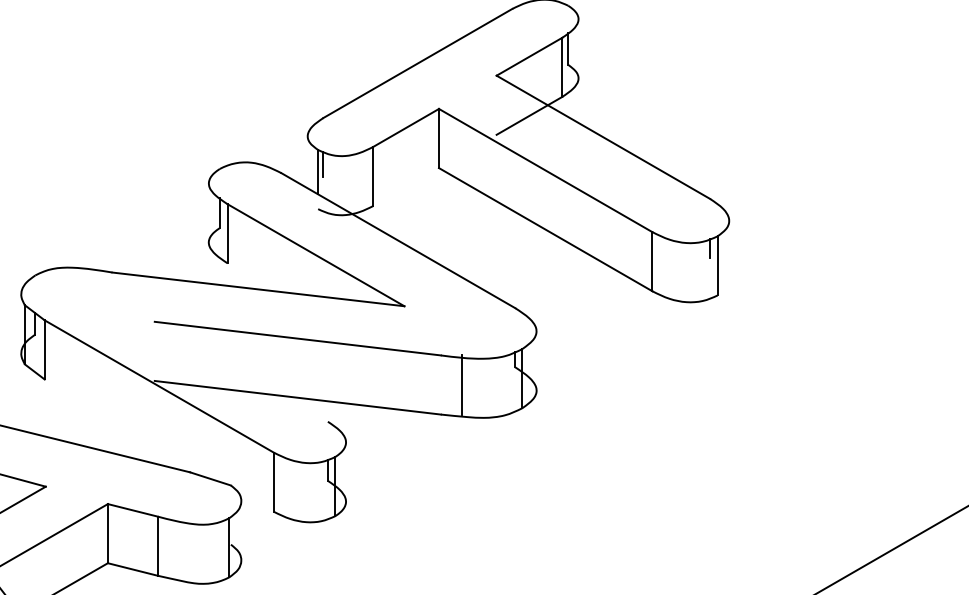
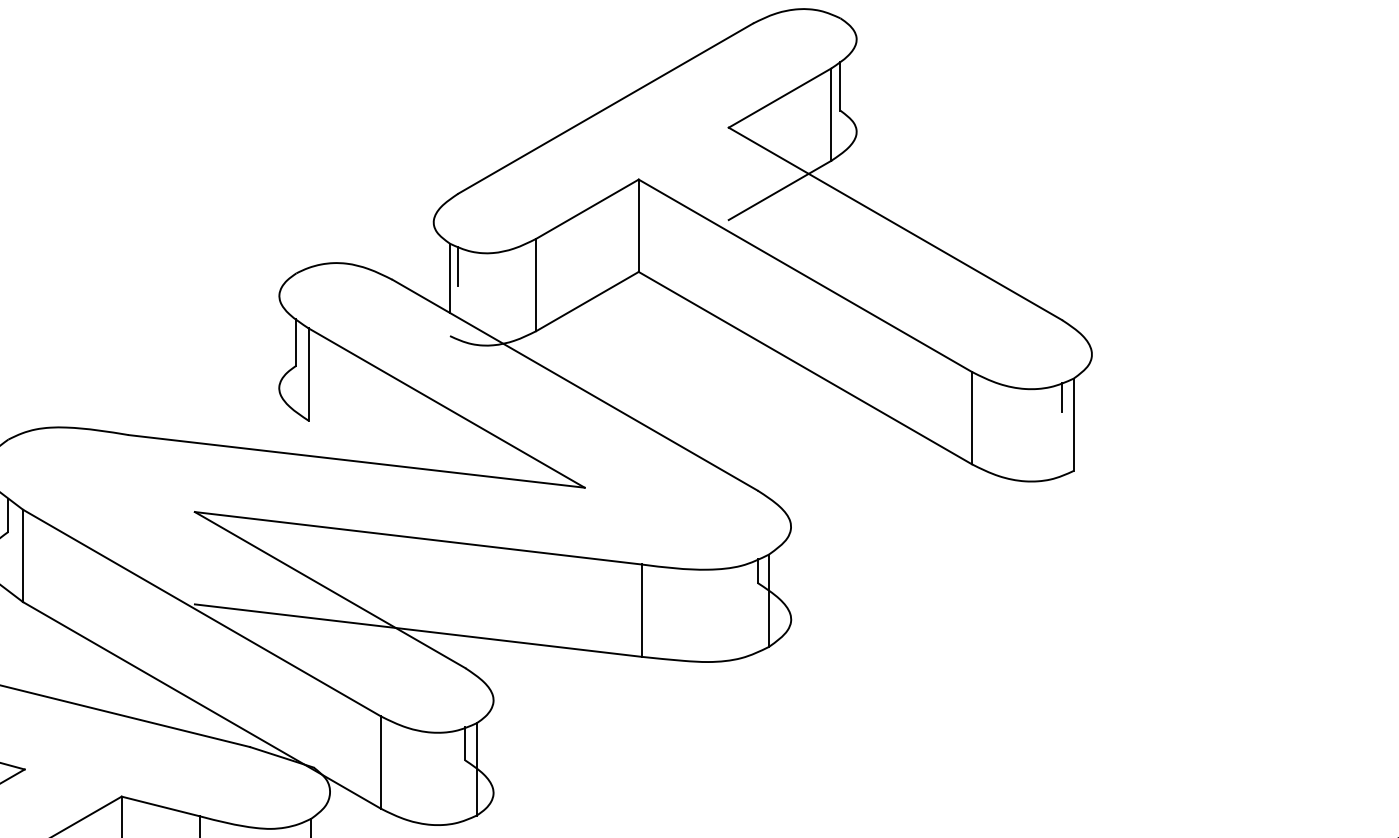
line: (406, 187) -> (587, 302), added
line: (240, 371) -> (328, 589), added
line: (461, 384) -> (641, 609), moved
line: (158, 445) -> (200, 705), added

